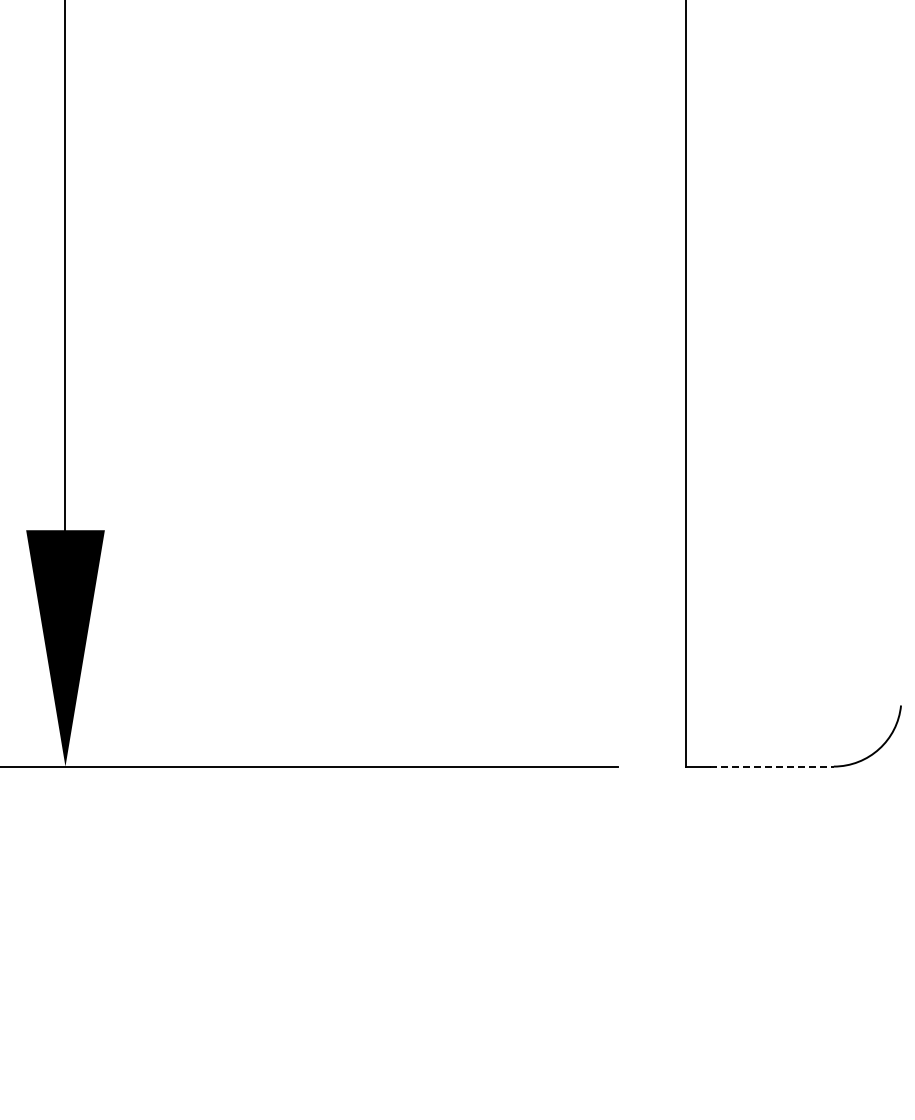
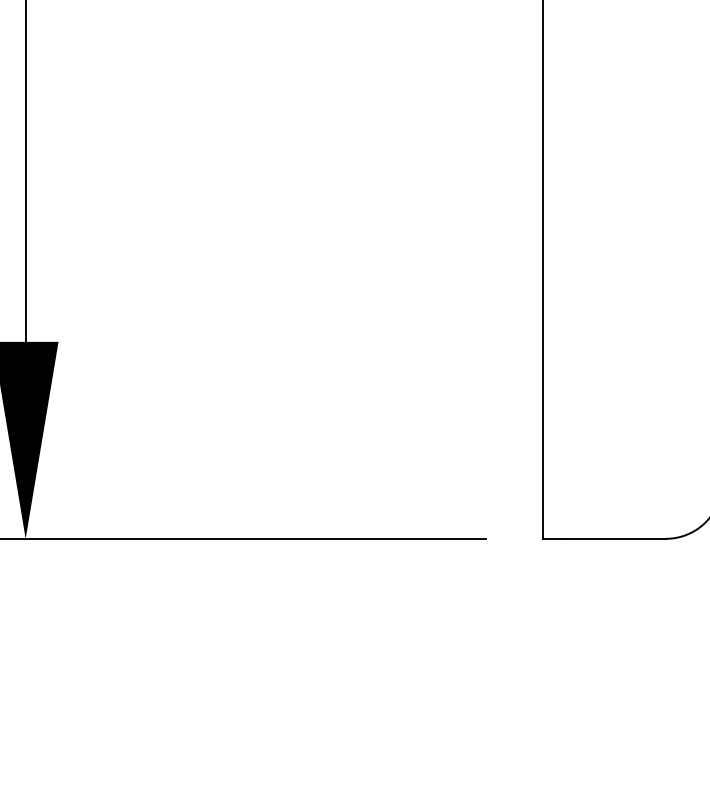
line: (771, 766) -> (614, 538), dashed -> solid

